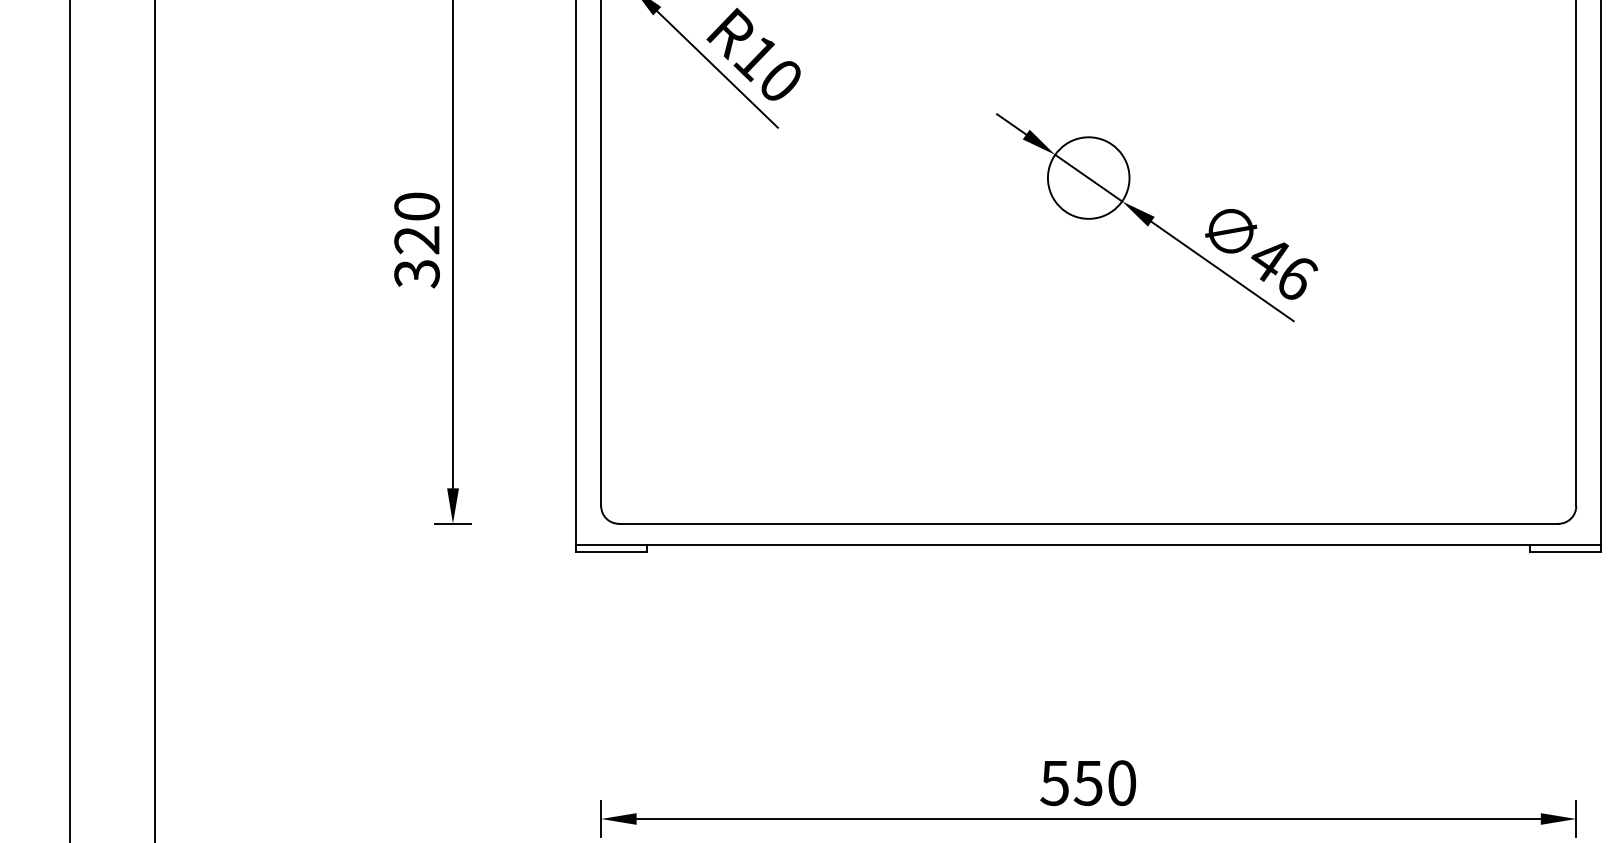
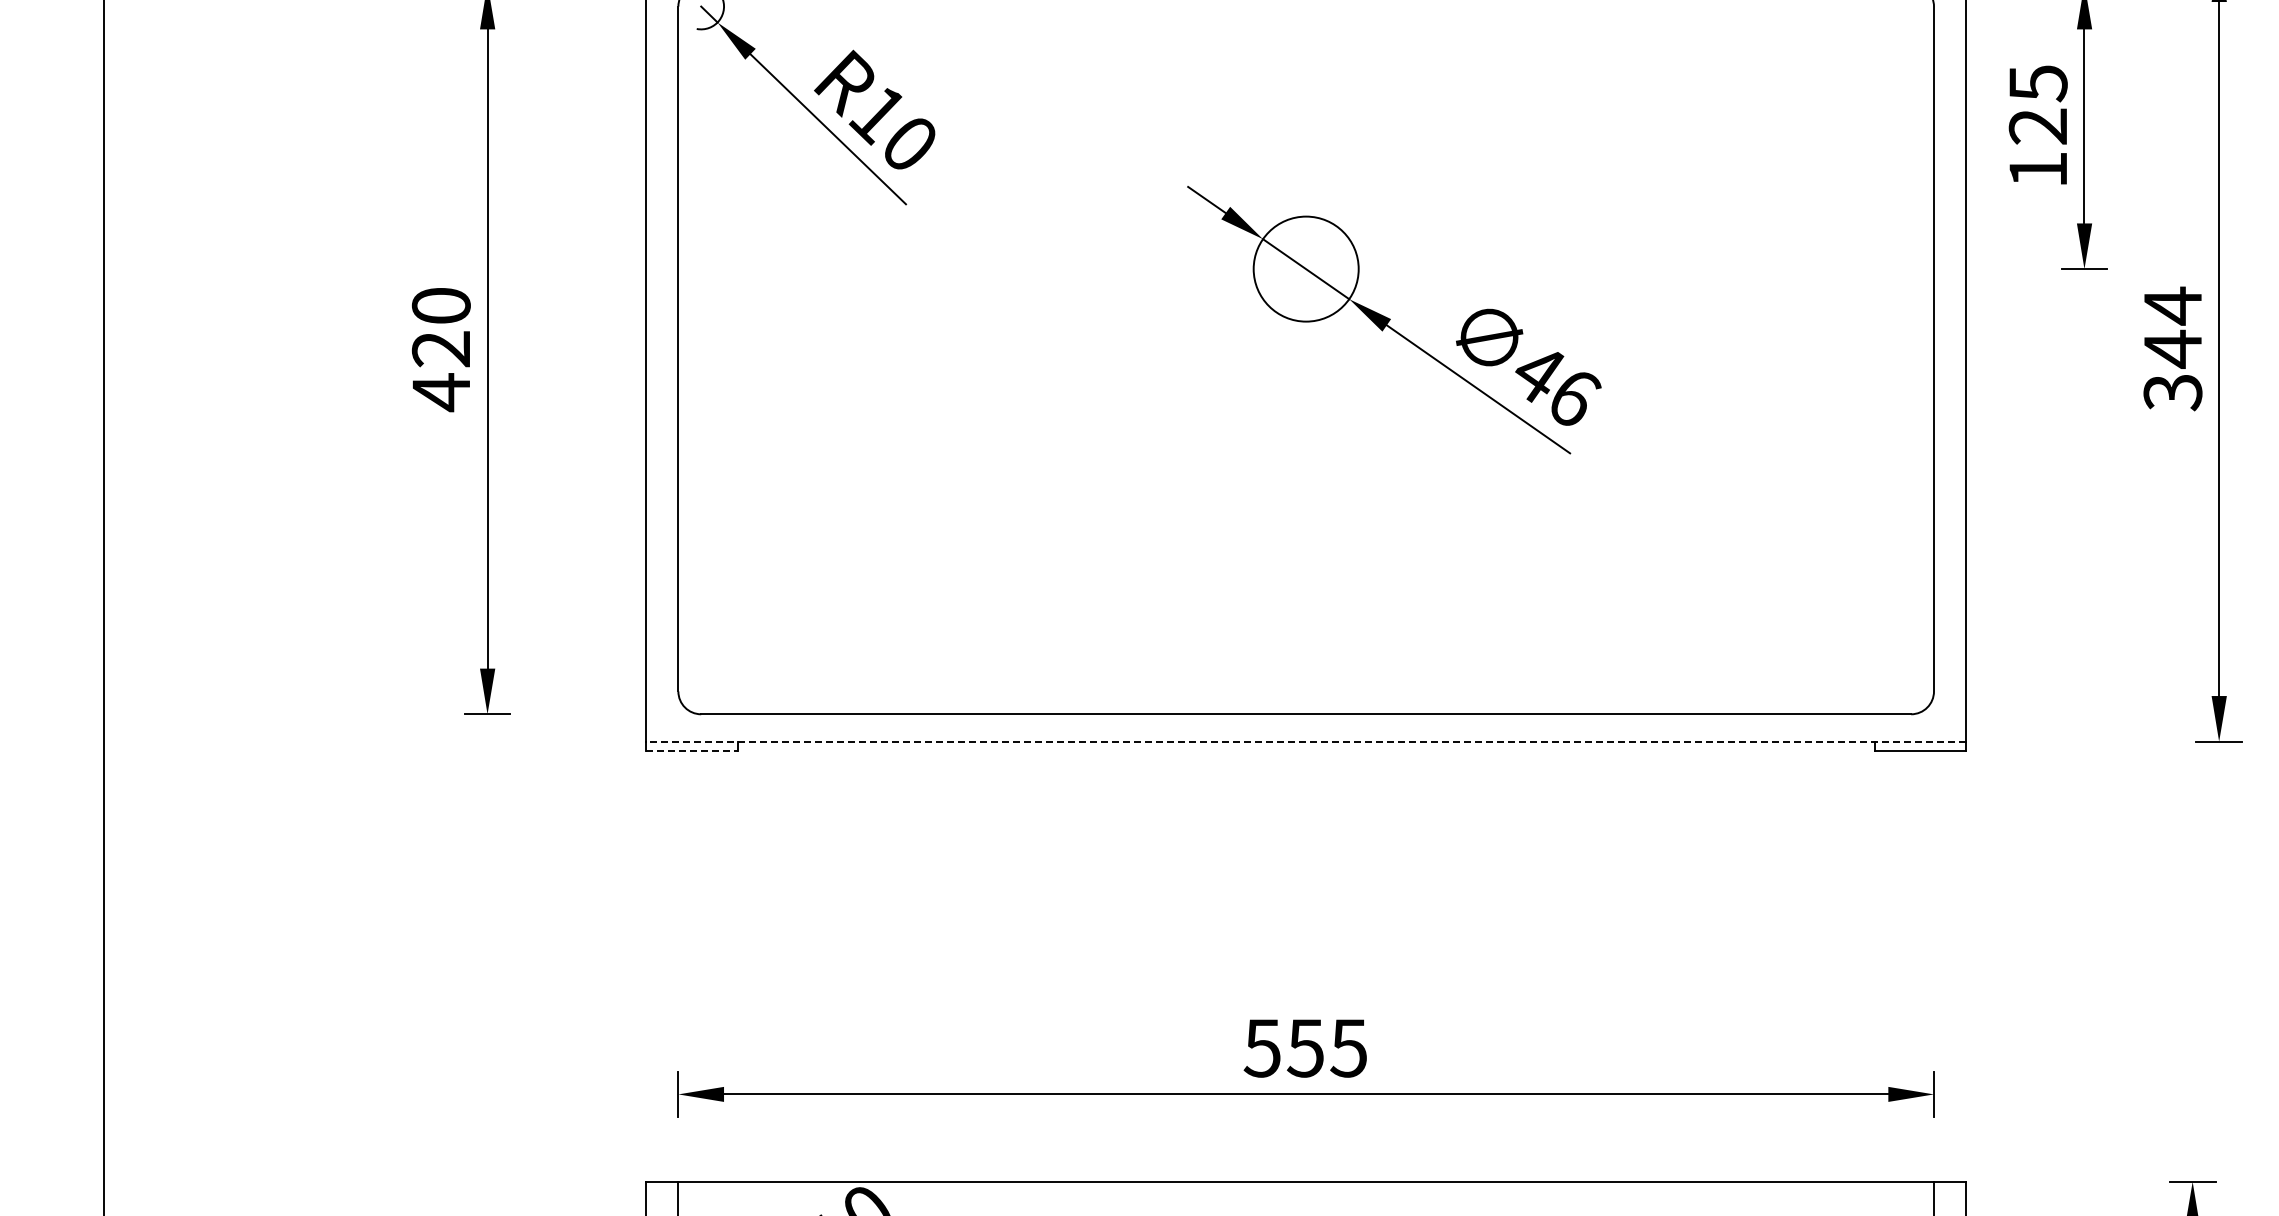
text: (416, 273) -> (440, 392), 320 -> 420
line: (1088, 544) -> (1306, 741), solid -> dashed
line: (612, 551) -> (692, 750), solid -> dashed
text: (1121, 782) -> (1348, 1047), 550 -> 555

